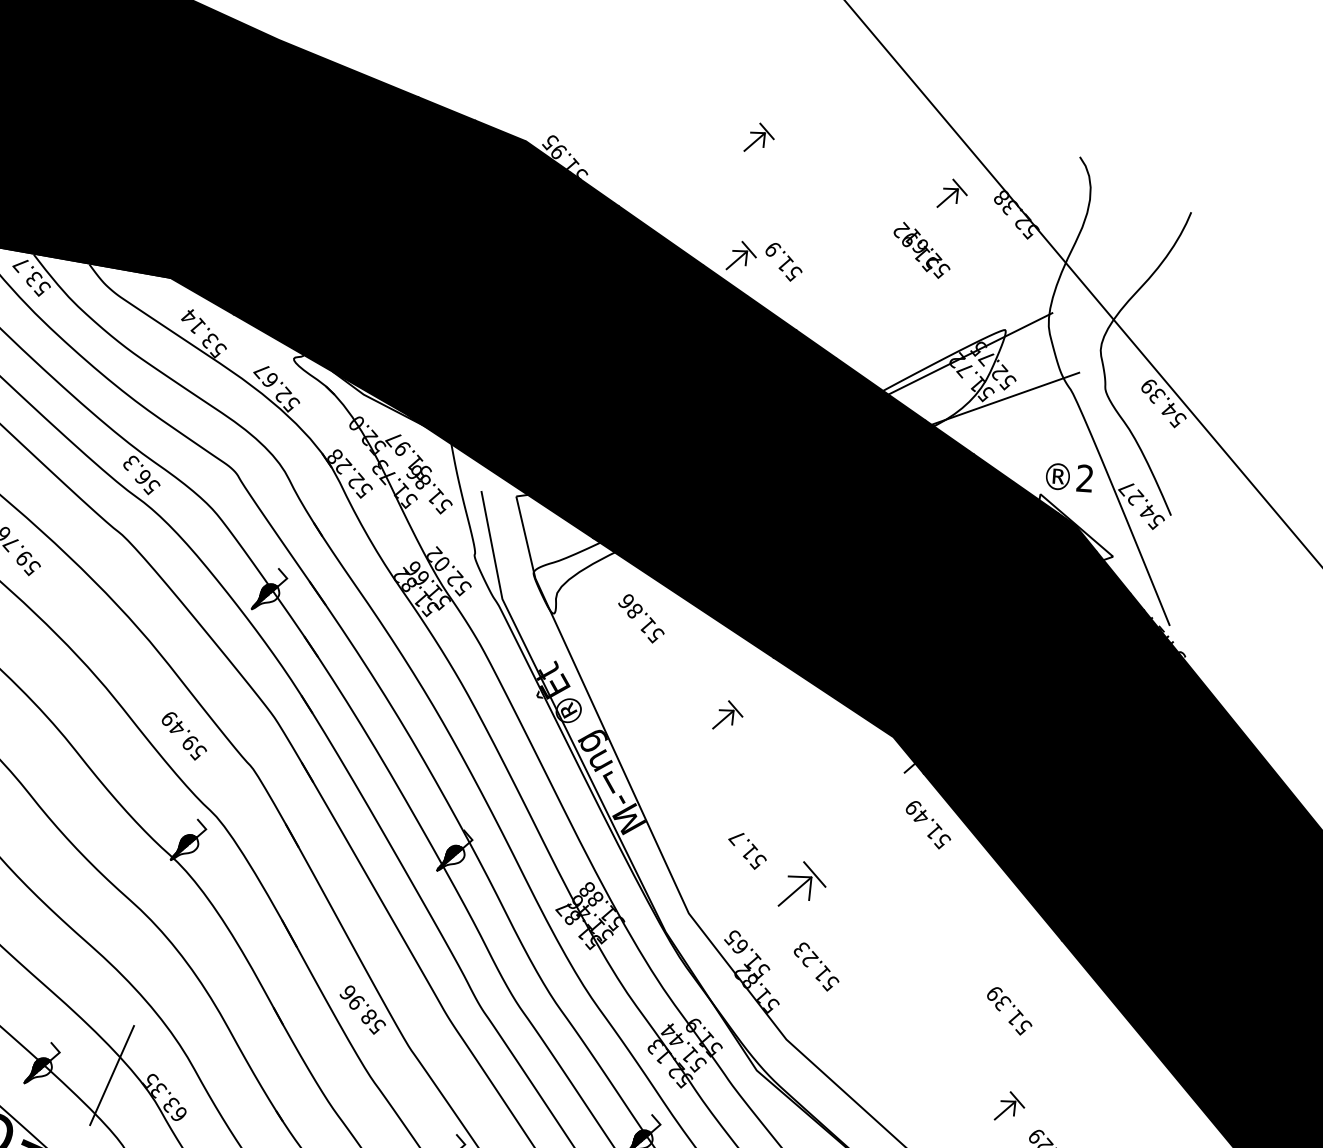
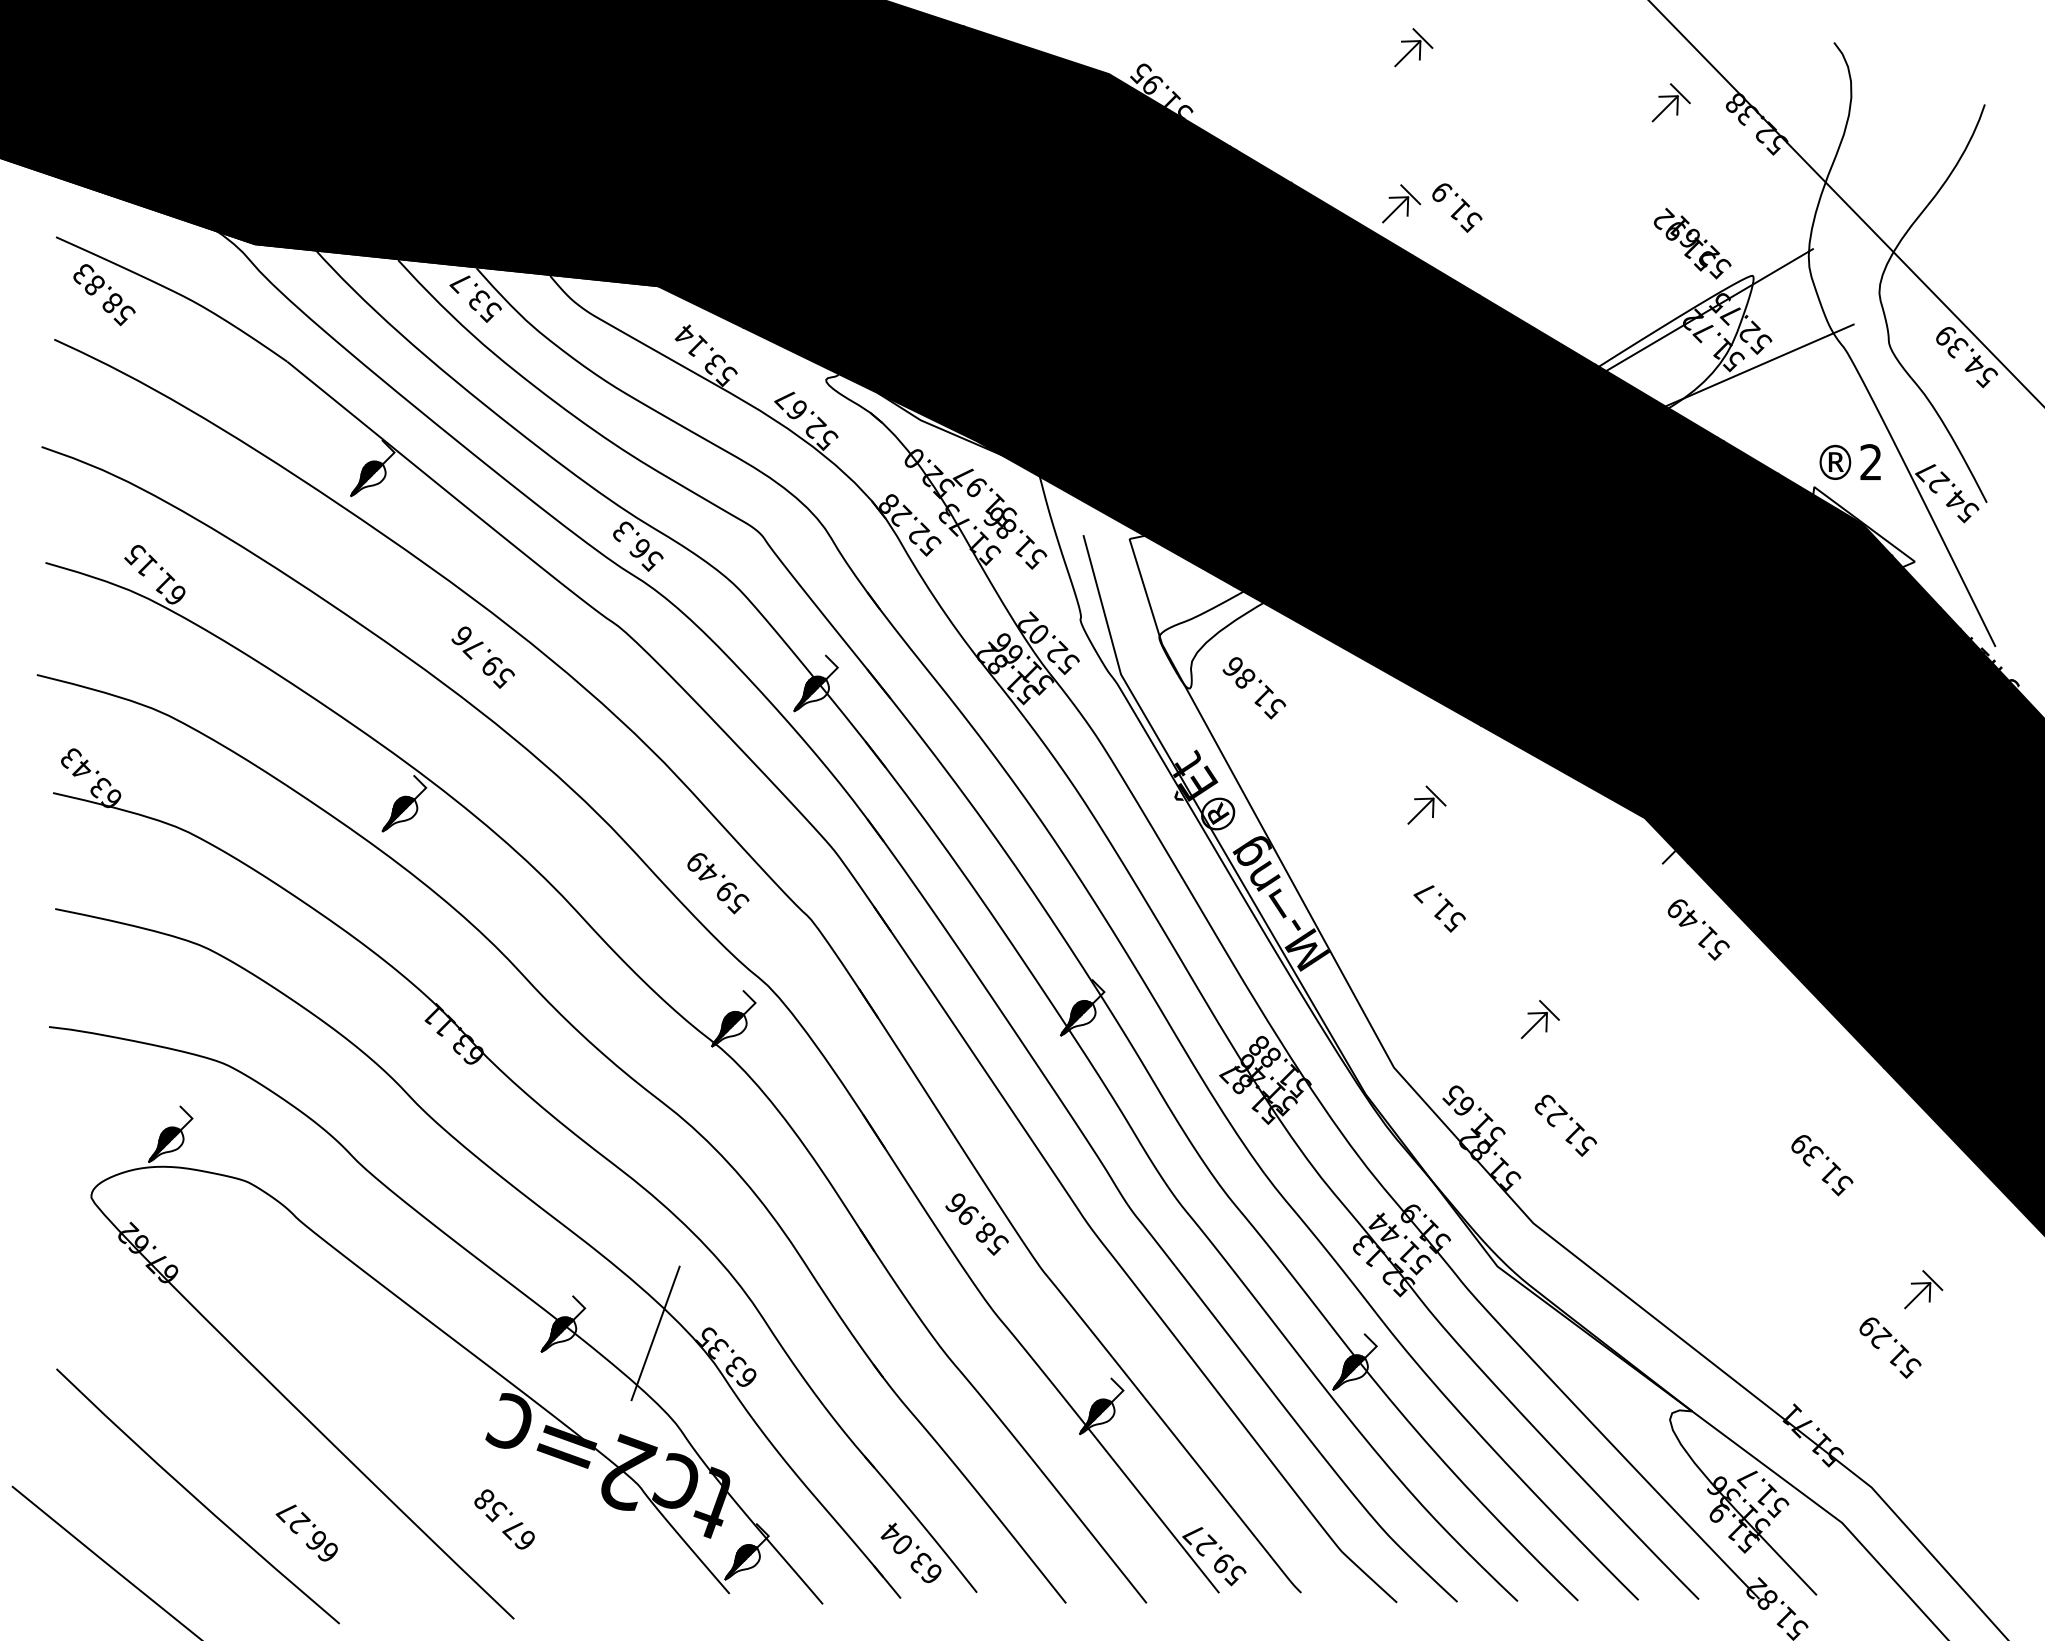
text: (921, 250) -> (1692, 243), moved
text: (641, 619) -> (1254, 688), moved
text: (747, 850) -> (1439, 908), moved
part: (803, 884) -> (1540, 1019), size x0.62
part: (1009, 1106) -> (1923, 1289), moved

